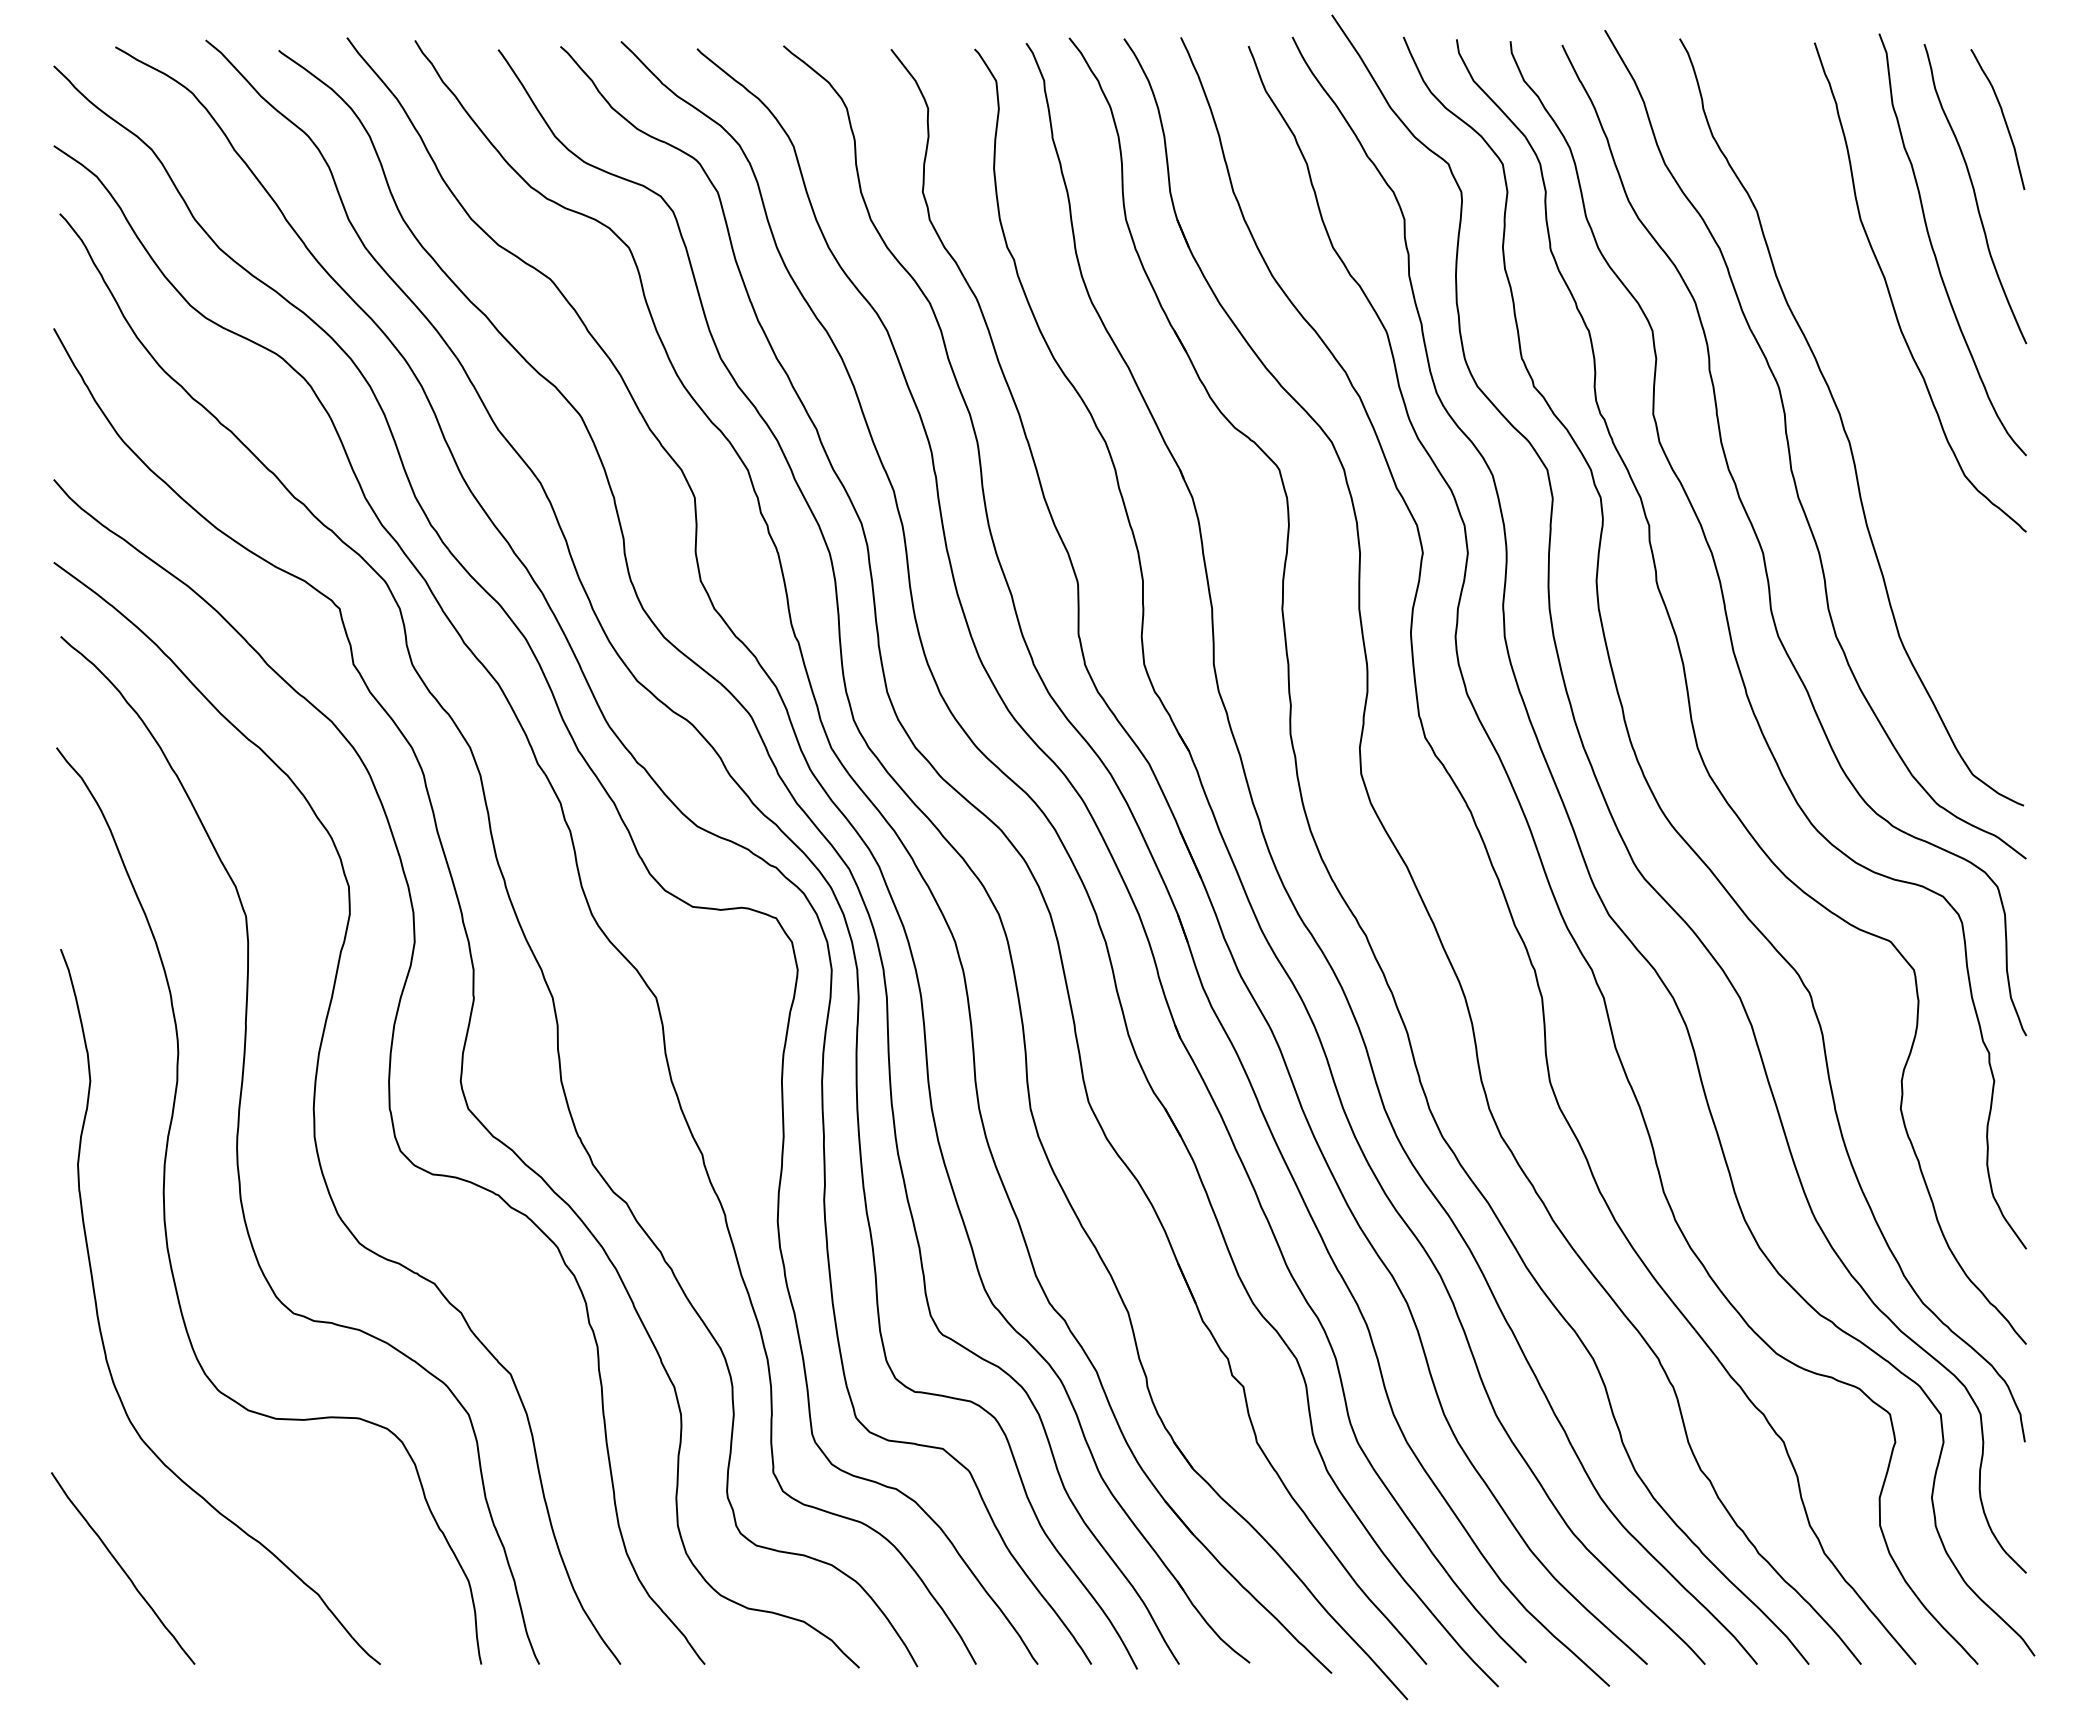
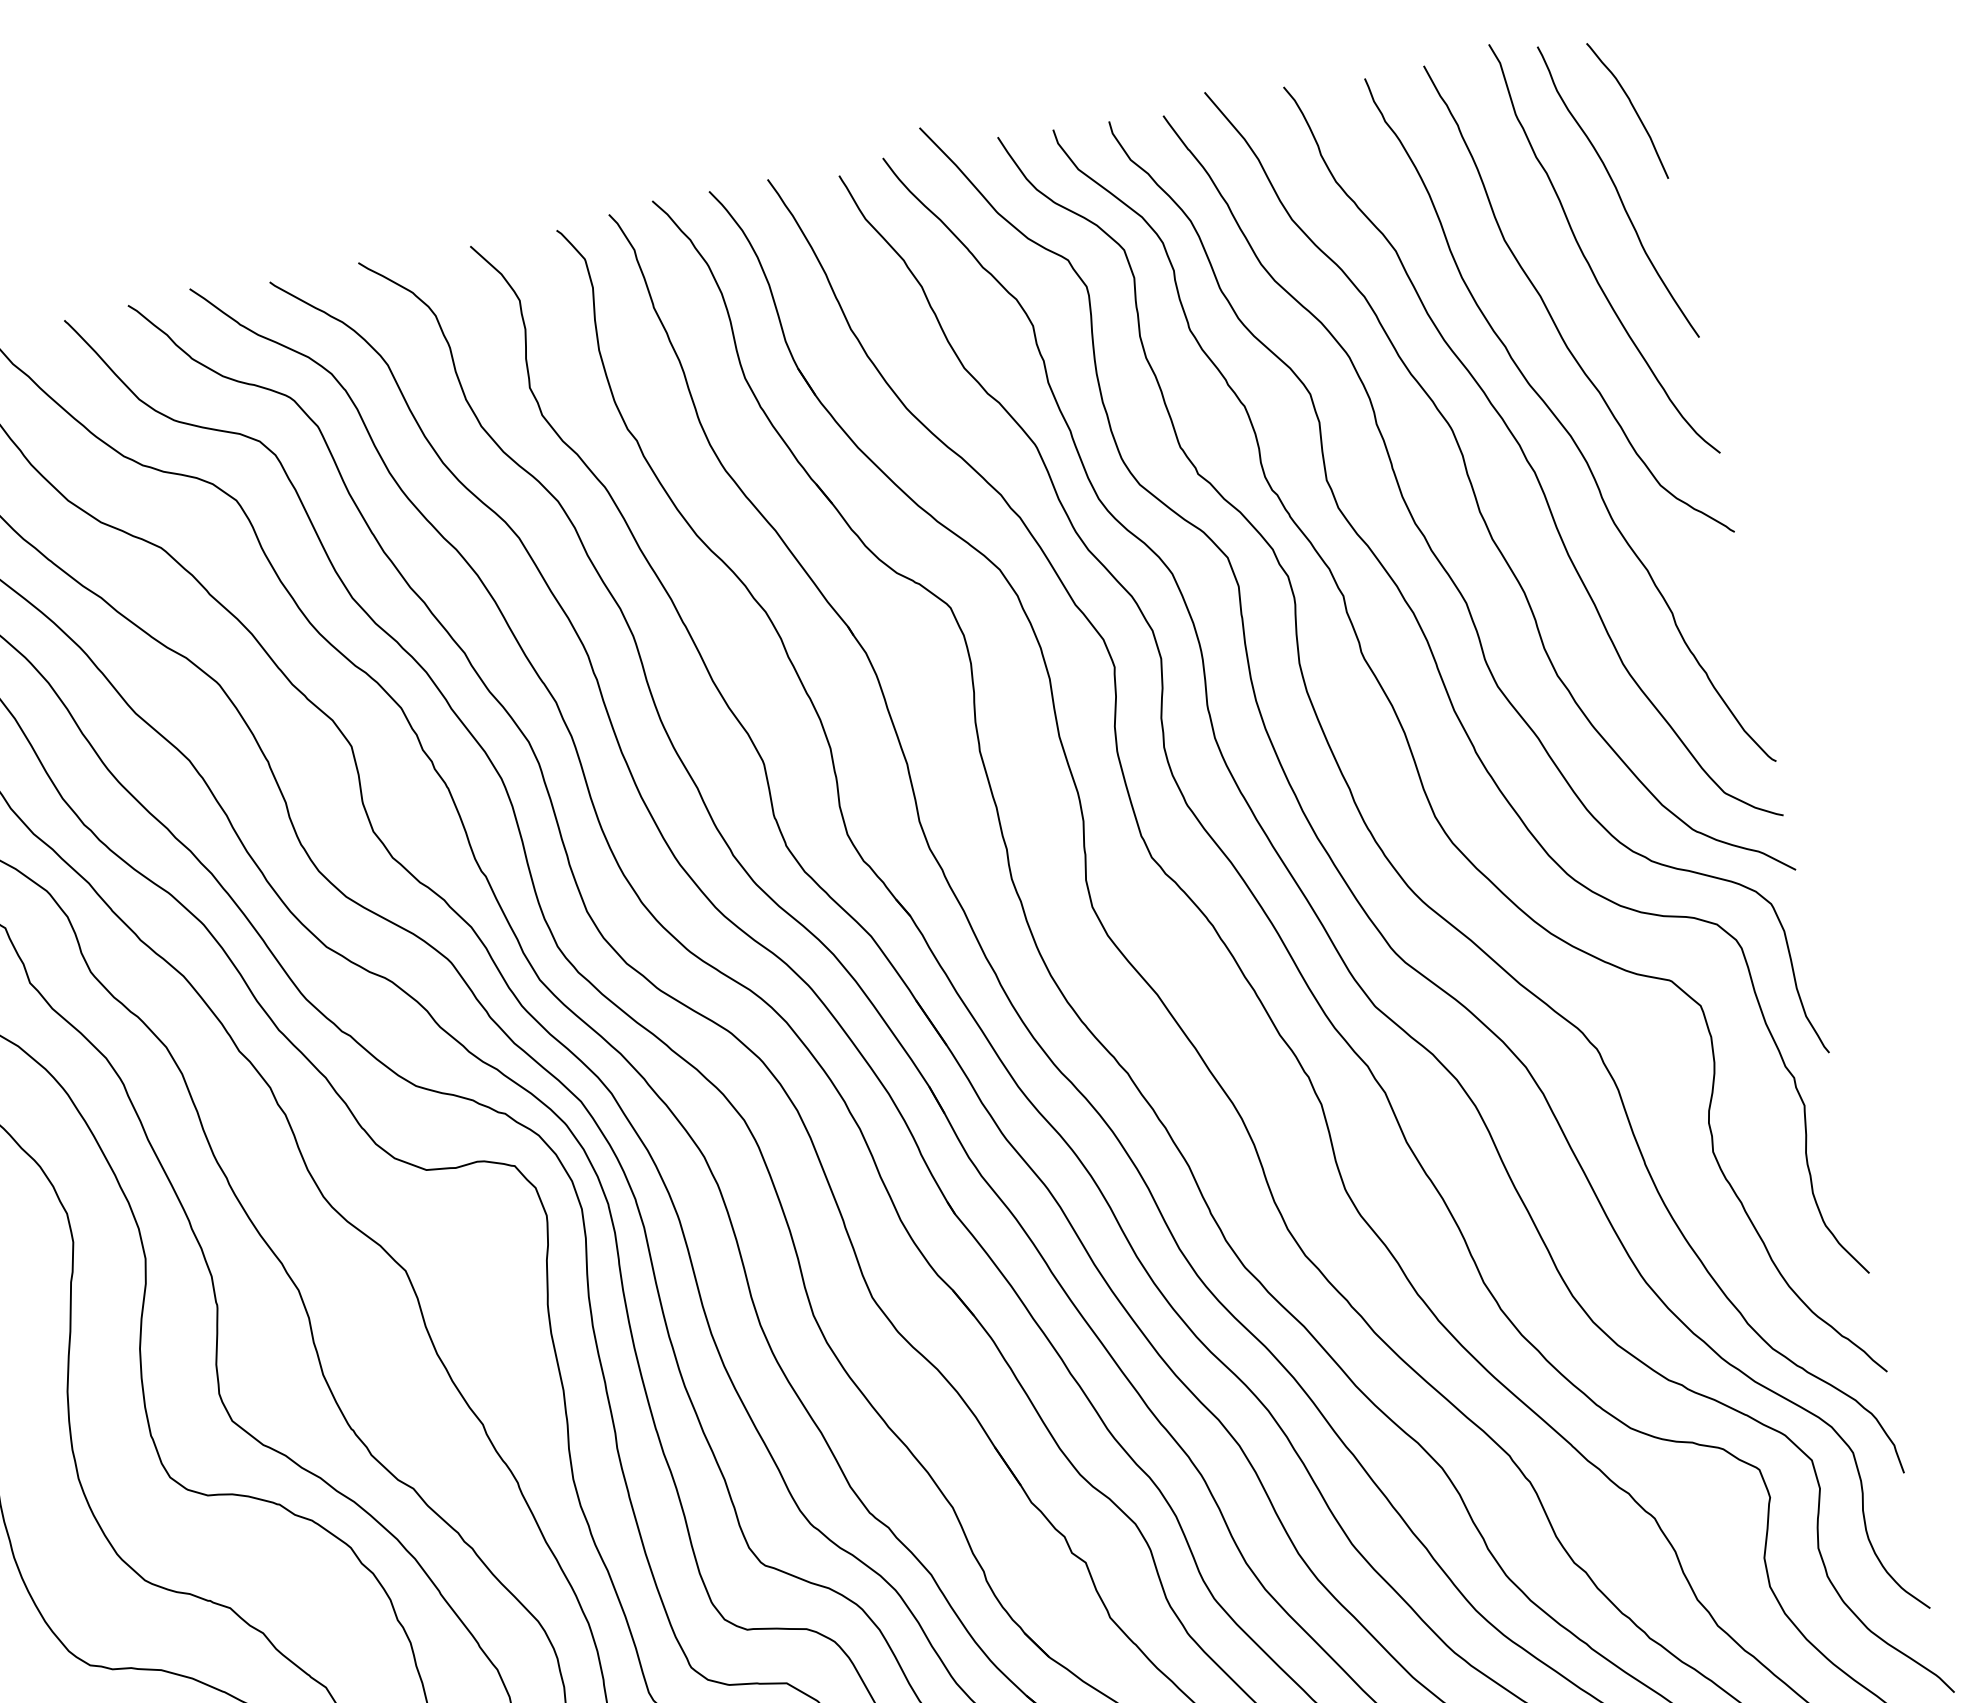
curve: (1884, 402) -> (1563, 424), added

